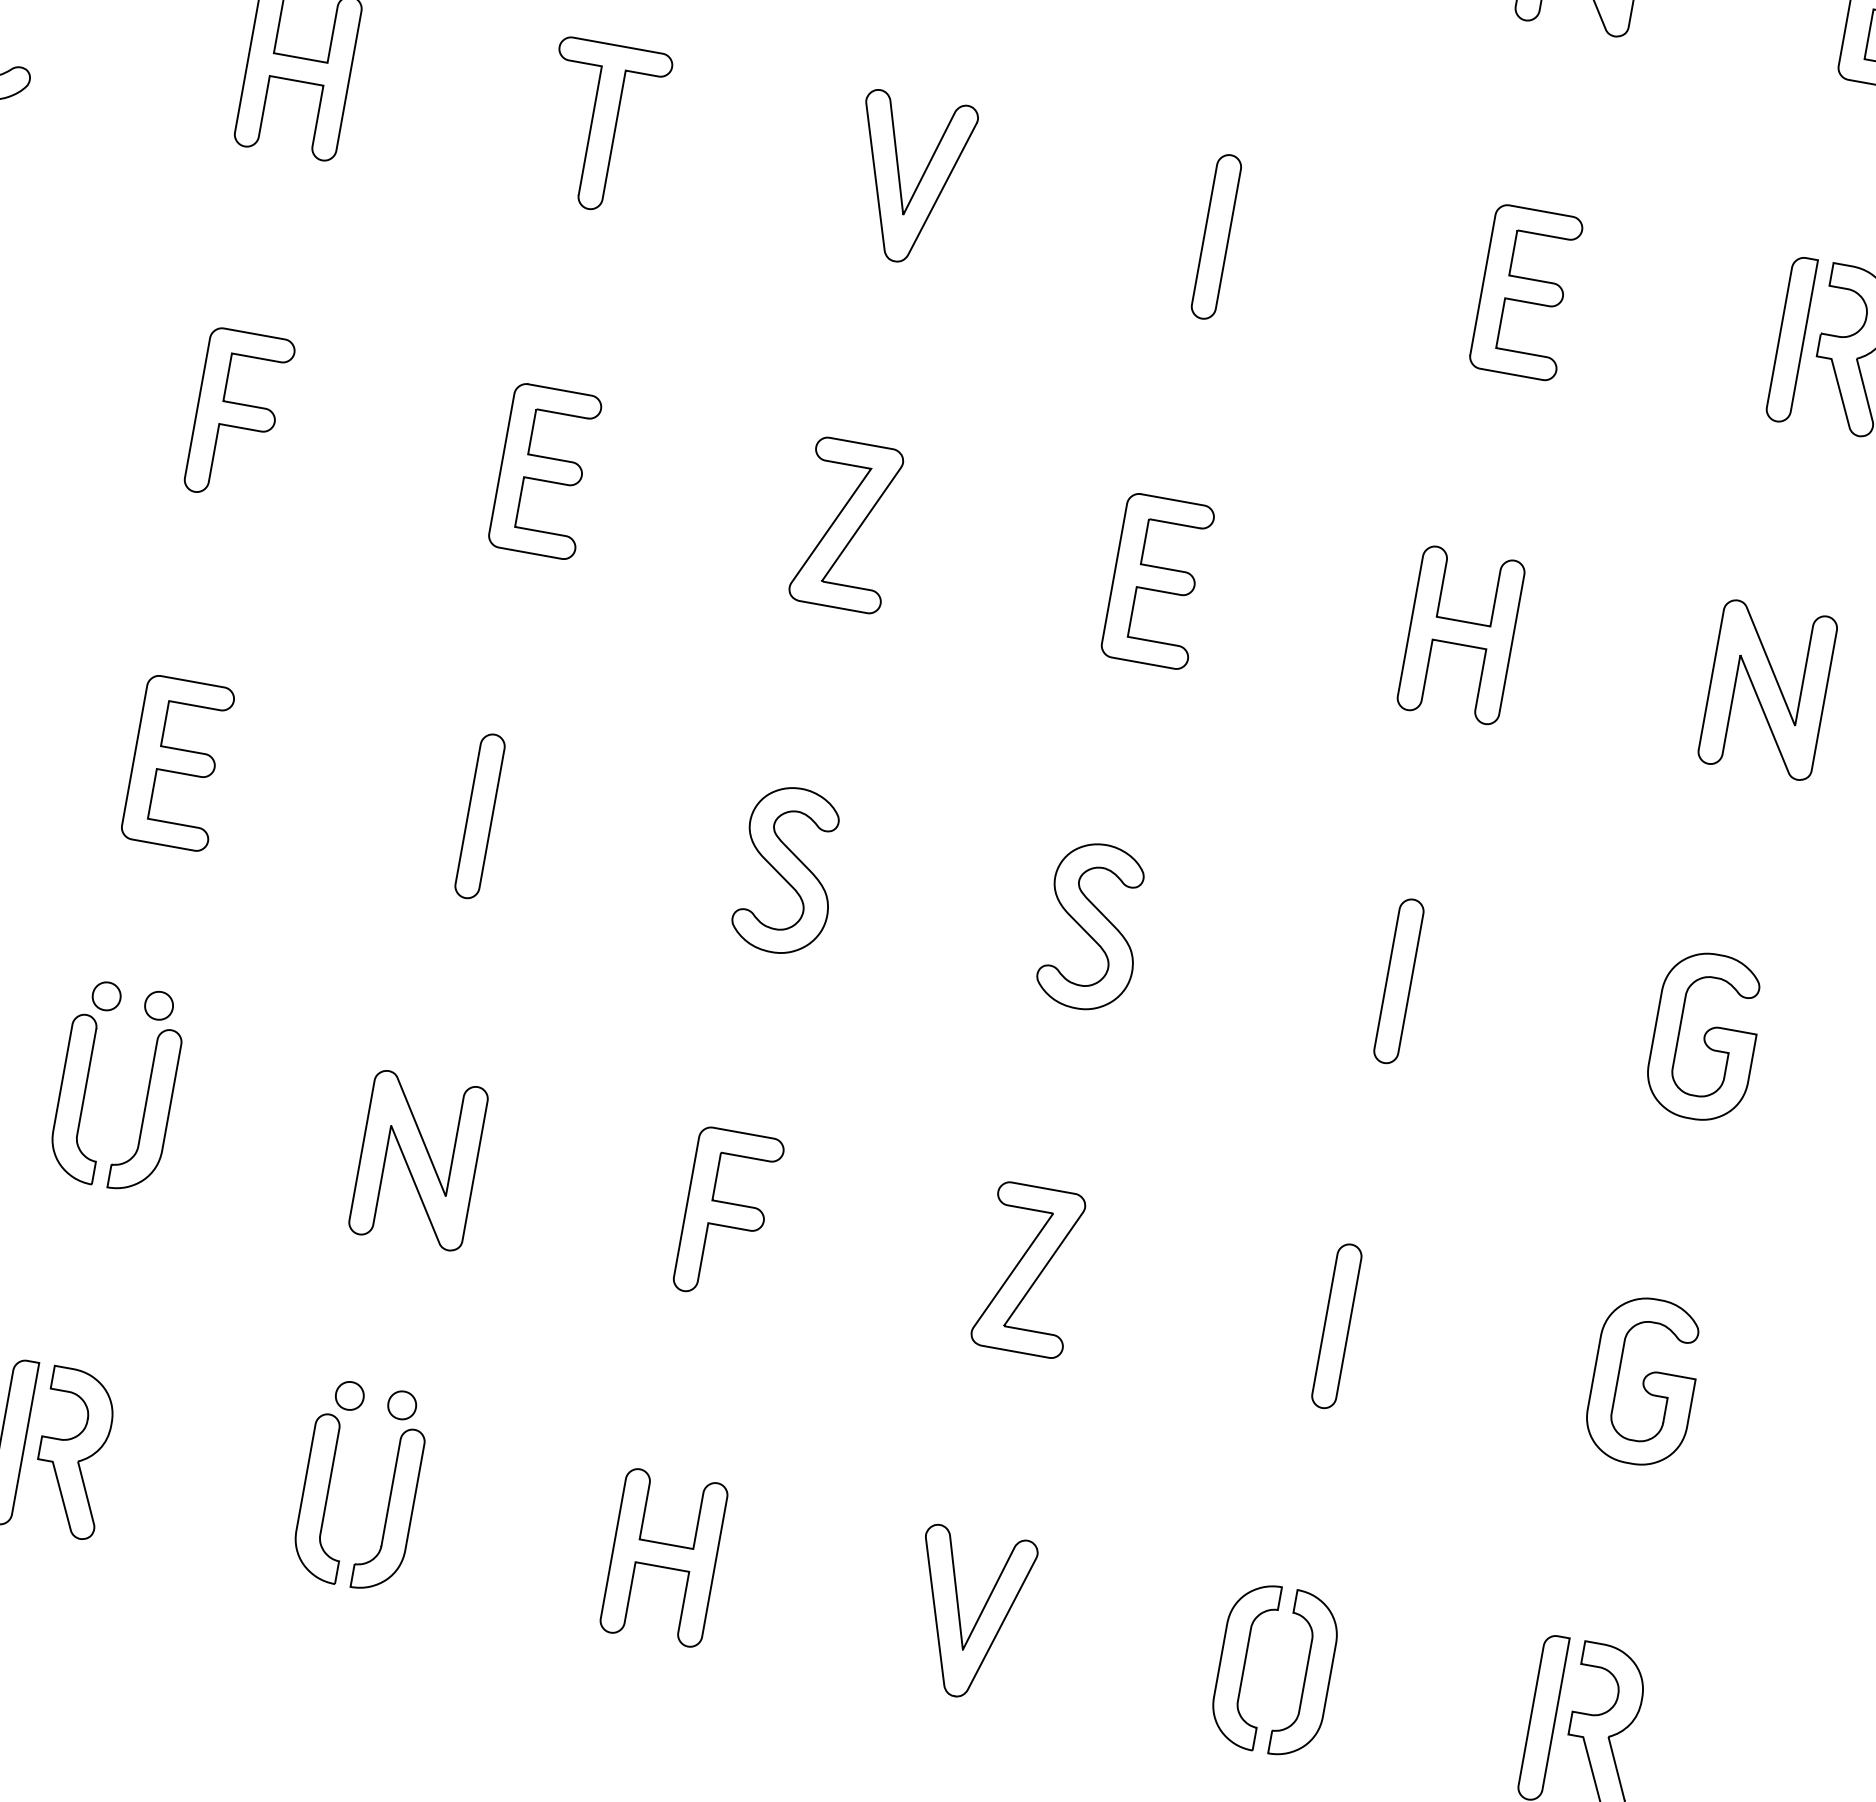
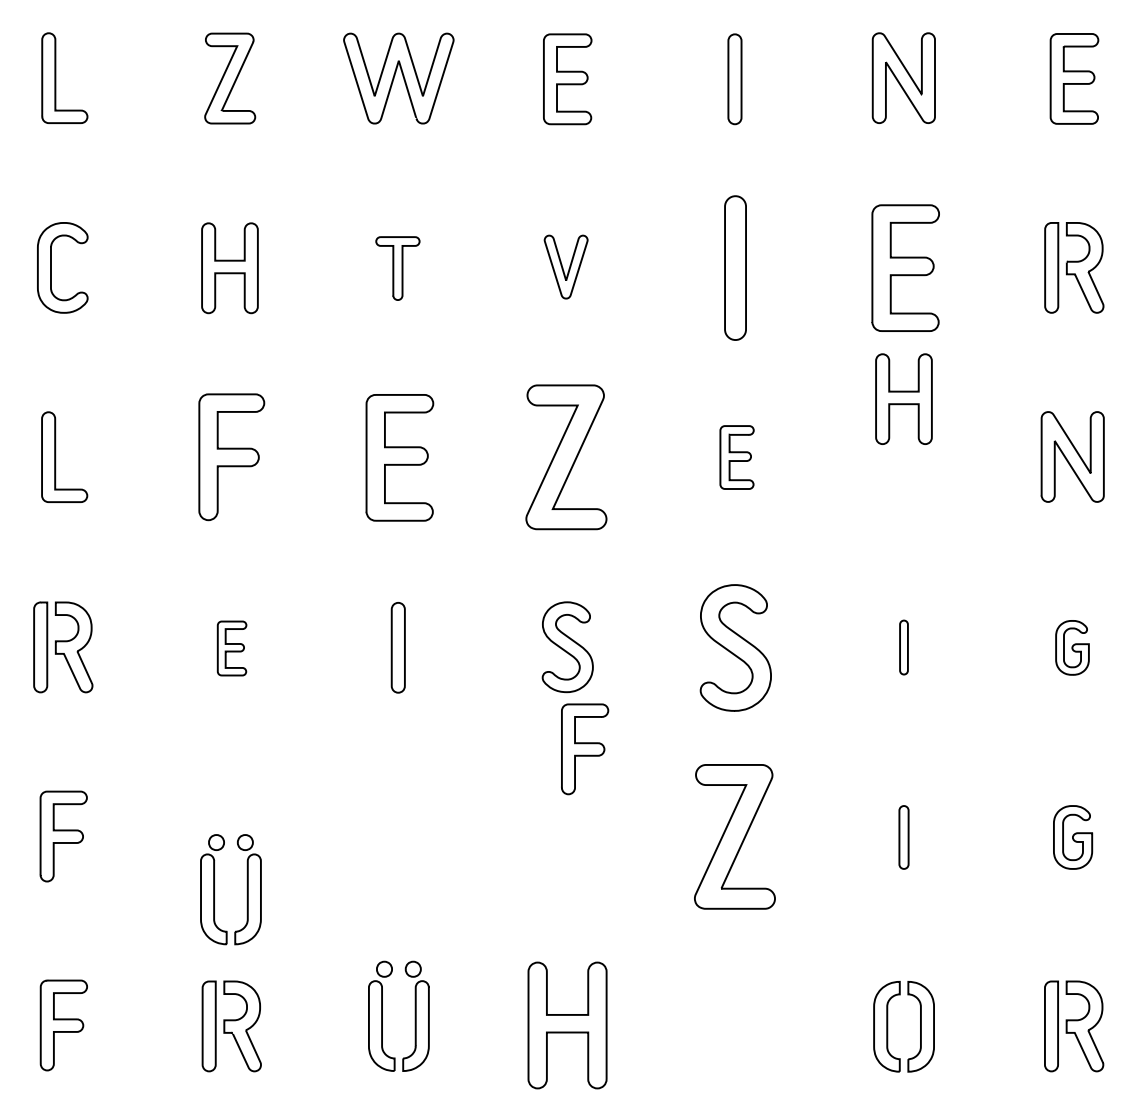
part: (602, 126) -> (397, 268), size x0.7
part: (908, 178) -> (565, 266), size x0.7
part: (1214, 237) -> (734, 268), size x1.6
part: (1525, 293) -> (905, 268), size x1.4
part: (239, 414) -> (231, 456), size x1.4
part: (544, 470) -> (399, 457), size x1.4
part: (847, 525) -> (566, 457), size x1.6
part: (1156, 581) -> (736, 457), size x0.7
part: (1460, 633) -> (903, 398), moved
part: (176, 763) -> (231, 648), size x0.6
part: (1092, 926) -> (735, 647), size x1.4
part: (1398, 980) -> (903, 647), size x0.6
part: (1705, 1036) -> (1072, 647), size x0.6
part: (87, 1080) -> (214, 889), moved
part: (418, 1161) -> (398, 837), removed
part: (729, 1215) -> (585, 749), moved
part: (1029, 1269) -> (734, 836), size x1.6
part: (1335, 1326) -> (903, 837), size x0.7
part: (1642, 1381) -> (1072, 837), size x0.7
part: (663, 1557) -> (567, 1025), size x1.4
part: (968, 1614) -> (735, 1026), removed

